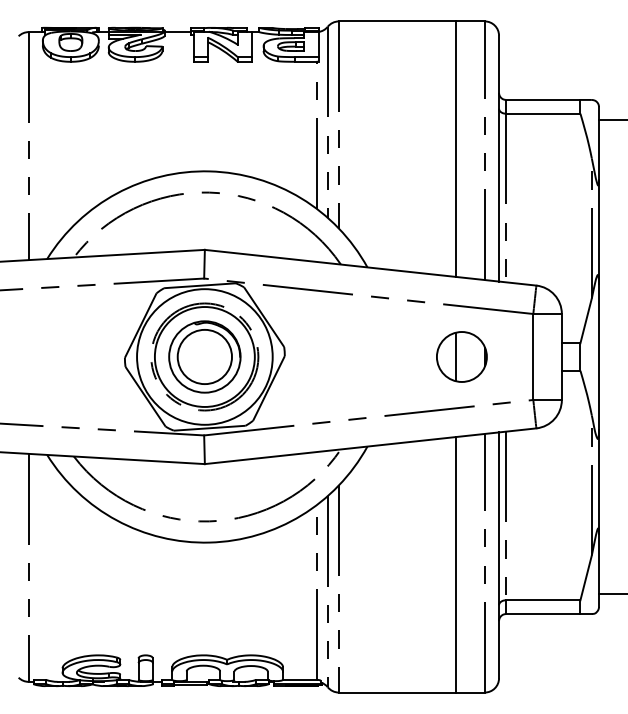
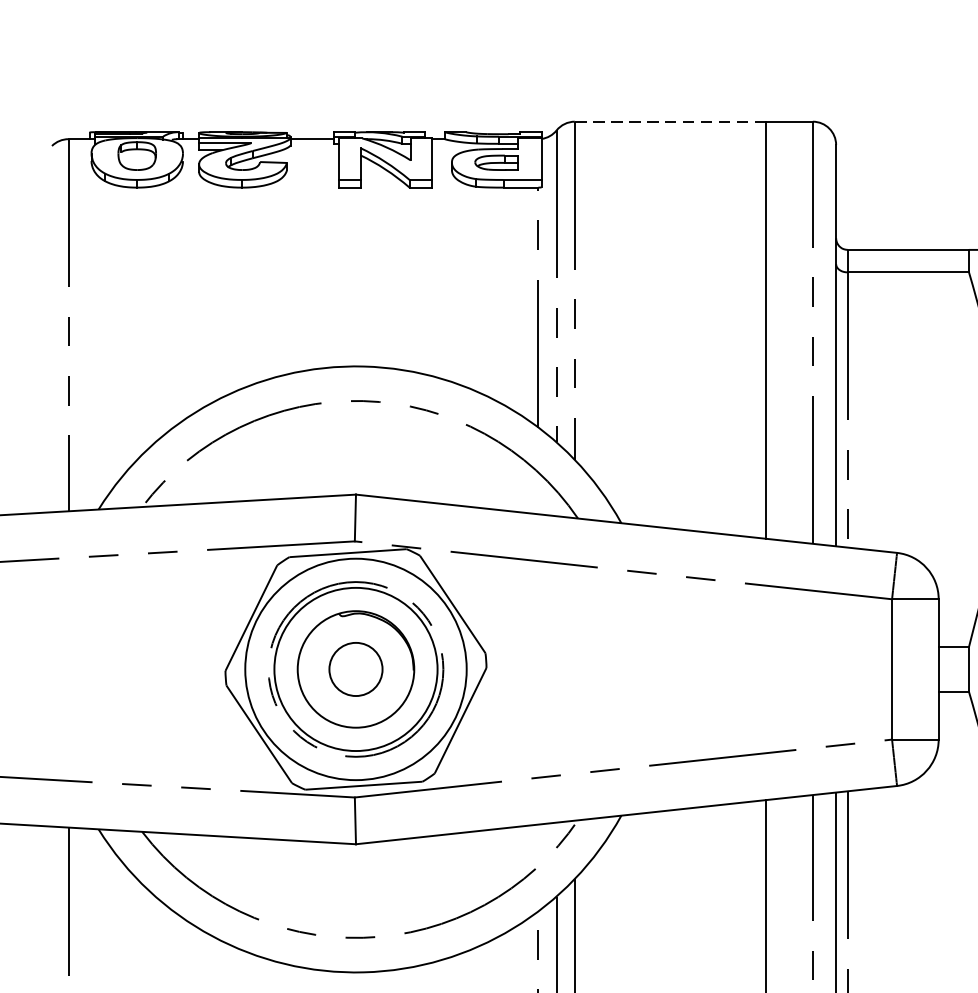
line: (397, 21) -> (670, 121), solid -> dashed
circle: (204, 356) -> (355, 668), size x0.6
part: (461, 356) -> (774, 668), removed

